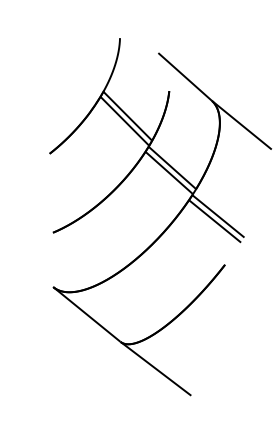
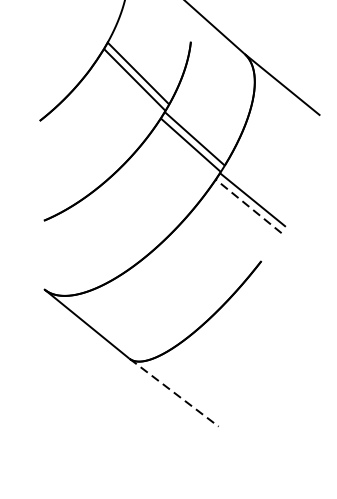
line: (215, 221) -> (249, 206), solid -> dashed
line: (156, 369) -> (174, 393), solid -> dashed

